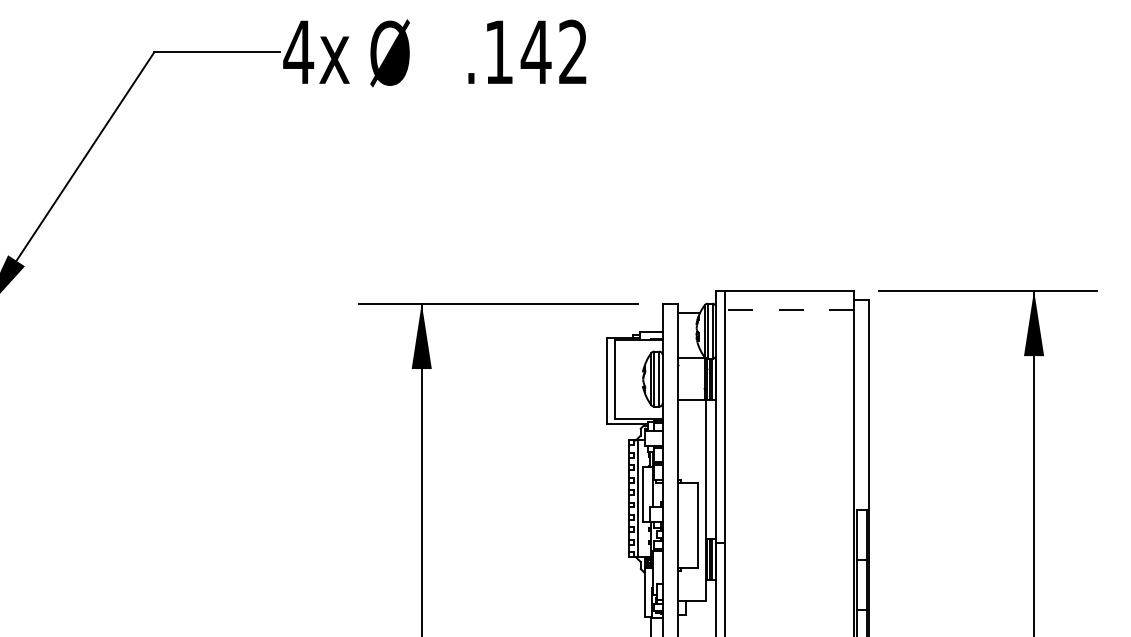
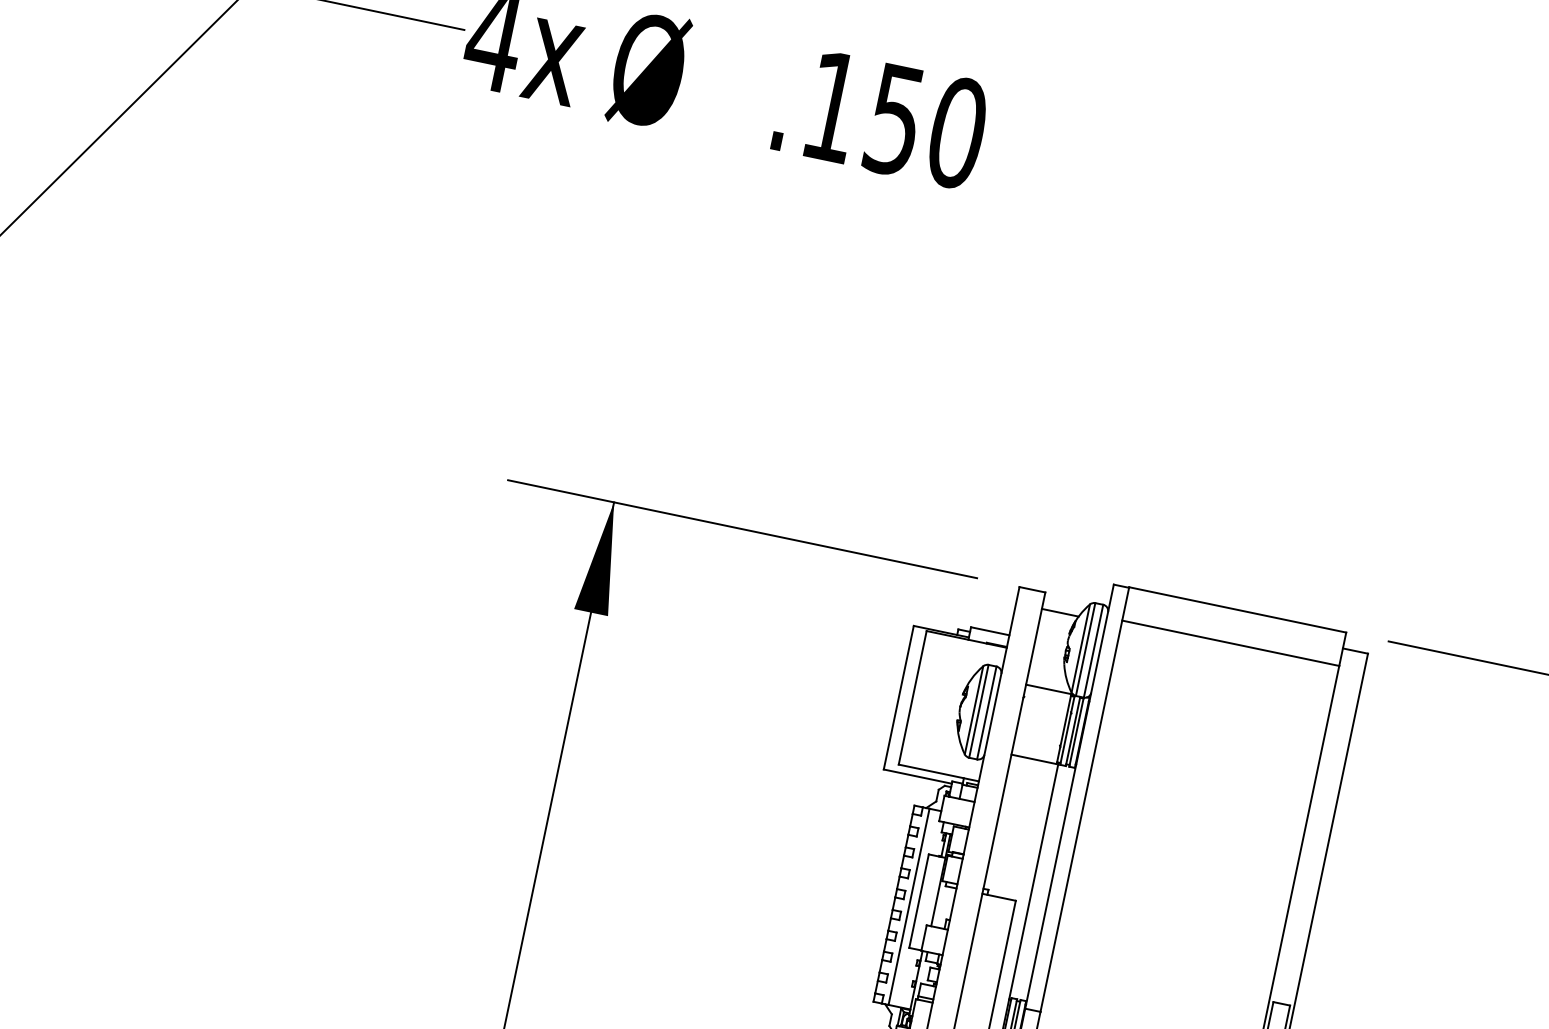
text: (554, 51) -> (926, 124), .142 -> .150
line: (789, 310) -> (1230, 643), dashed -> solid

